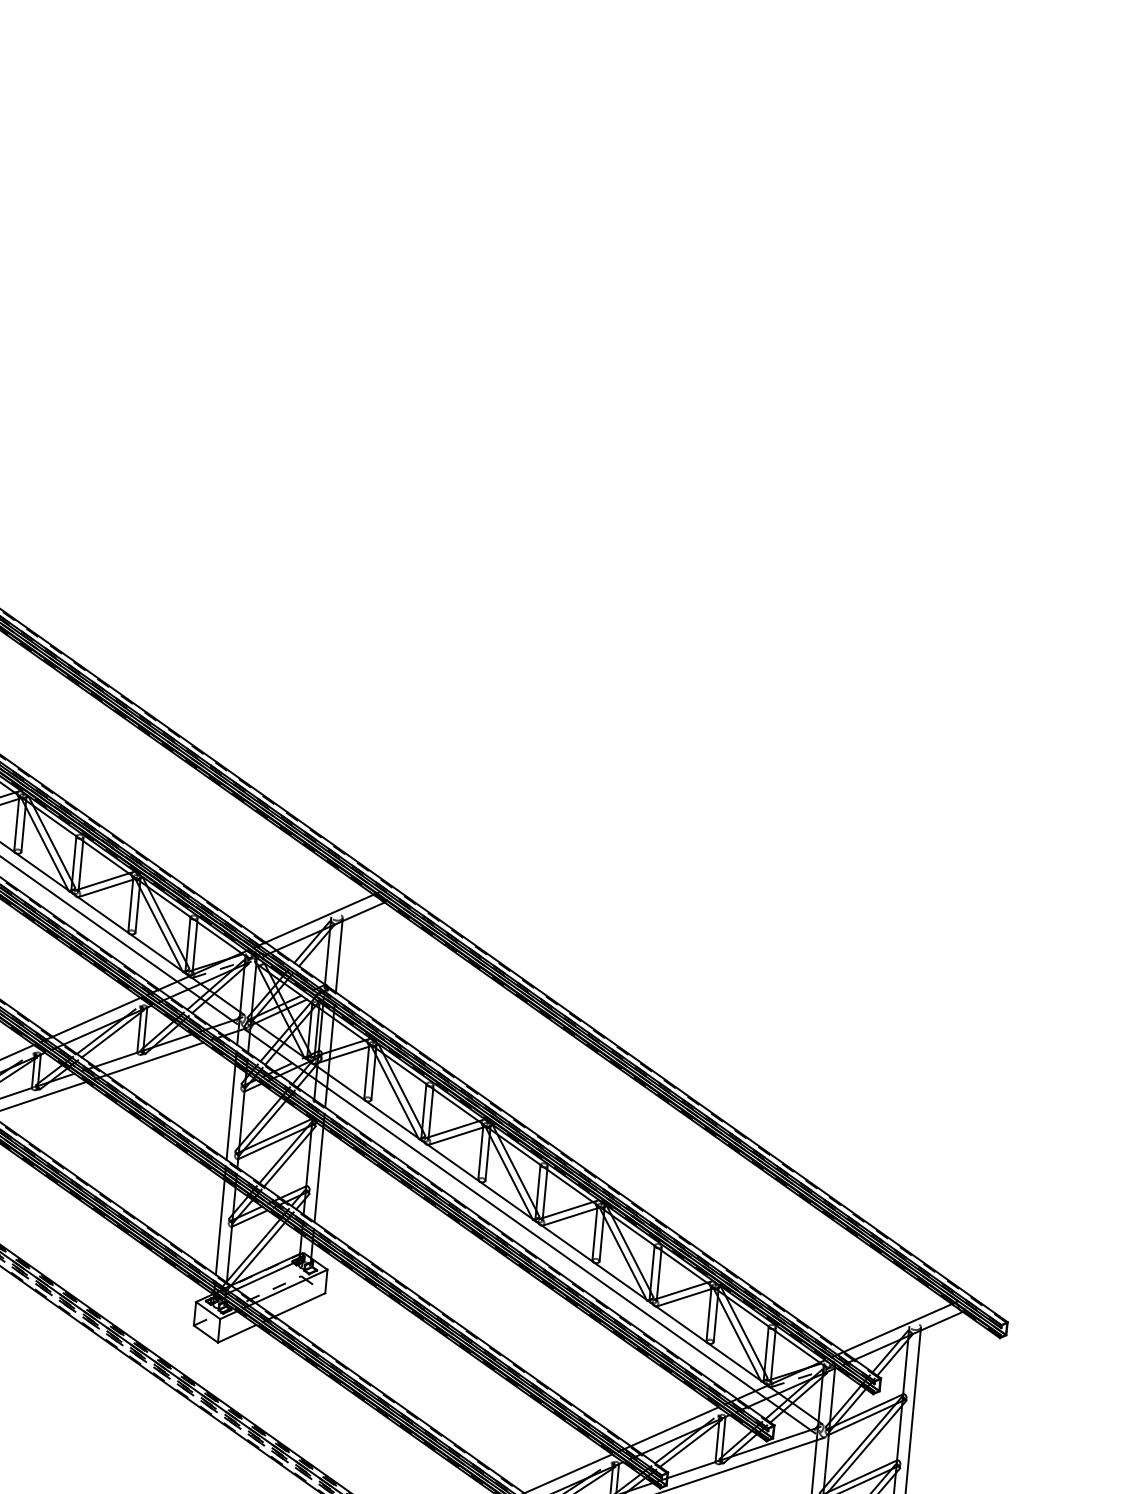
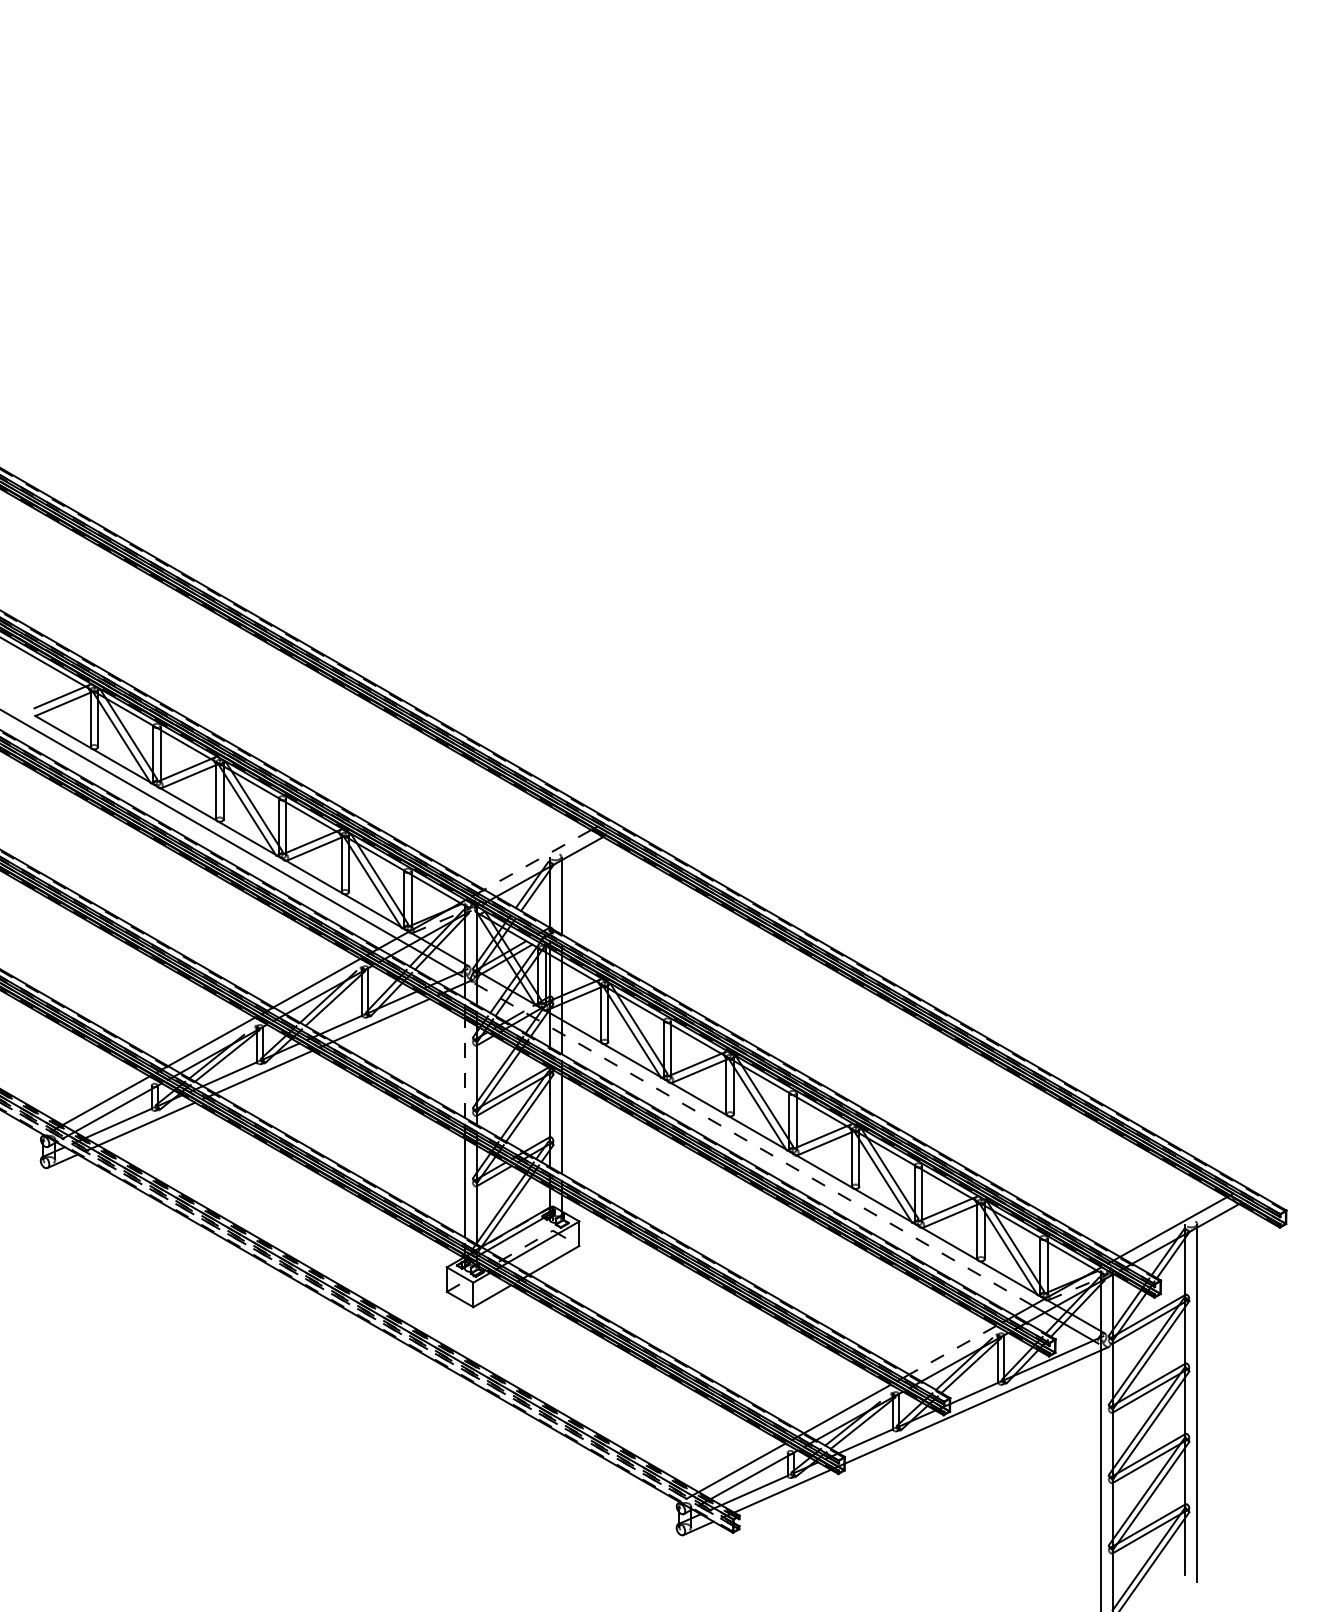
line: (319, 919) -> (537, 860), solid -> dashed
line: (230, 1111) -> (464, 1067), solid -> dashed
line: (500, 1210) -> (752, 1143), solid -> dashed
line: (674, 1426) -> (952, 1350), solid -> dashed

